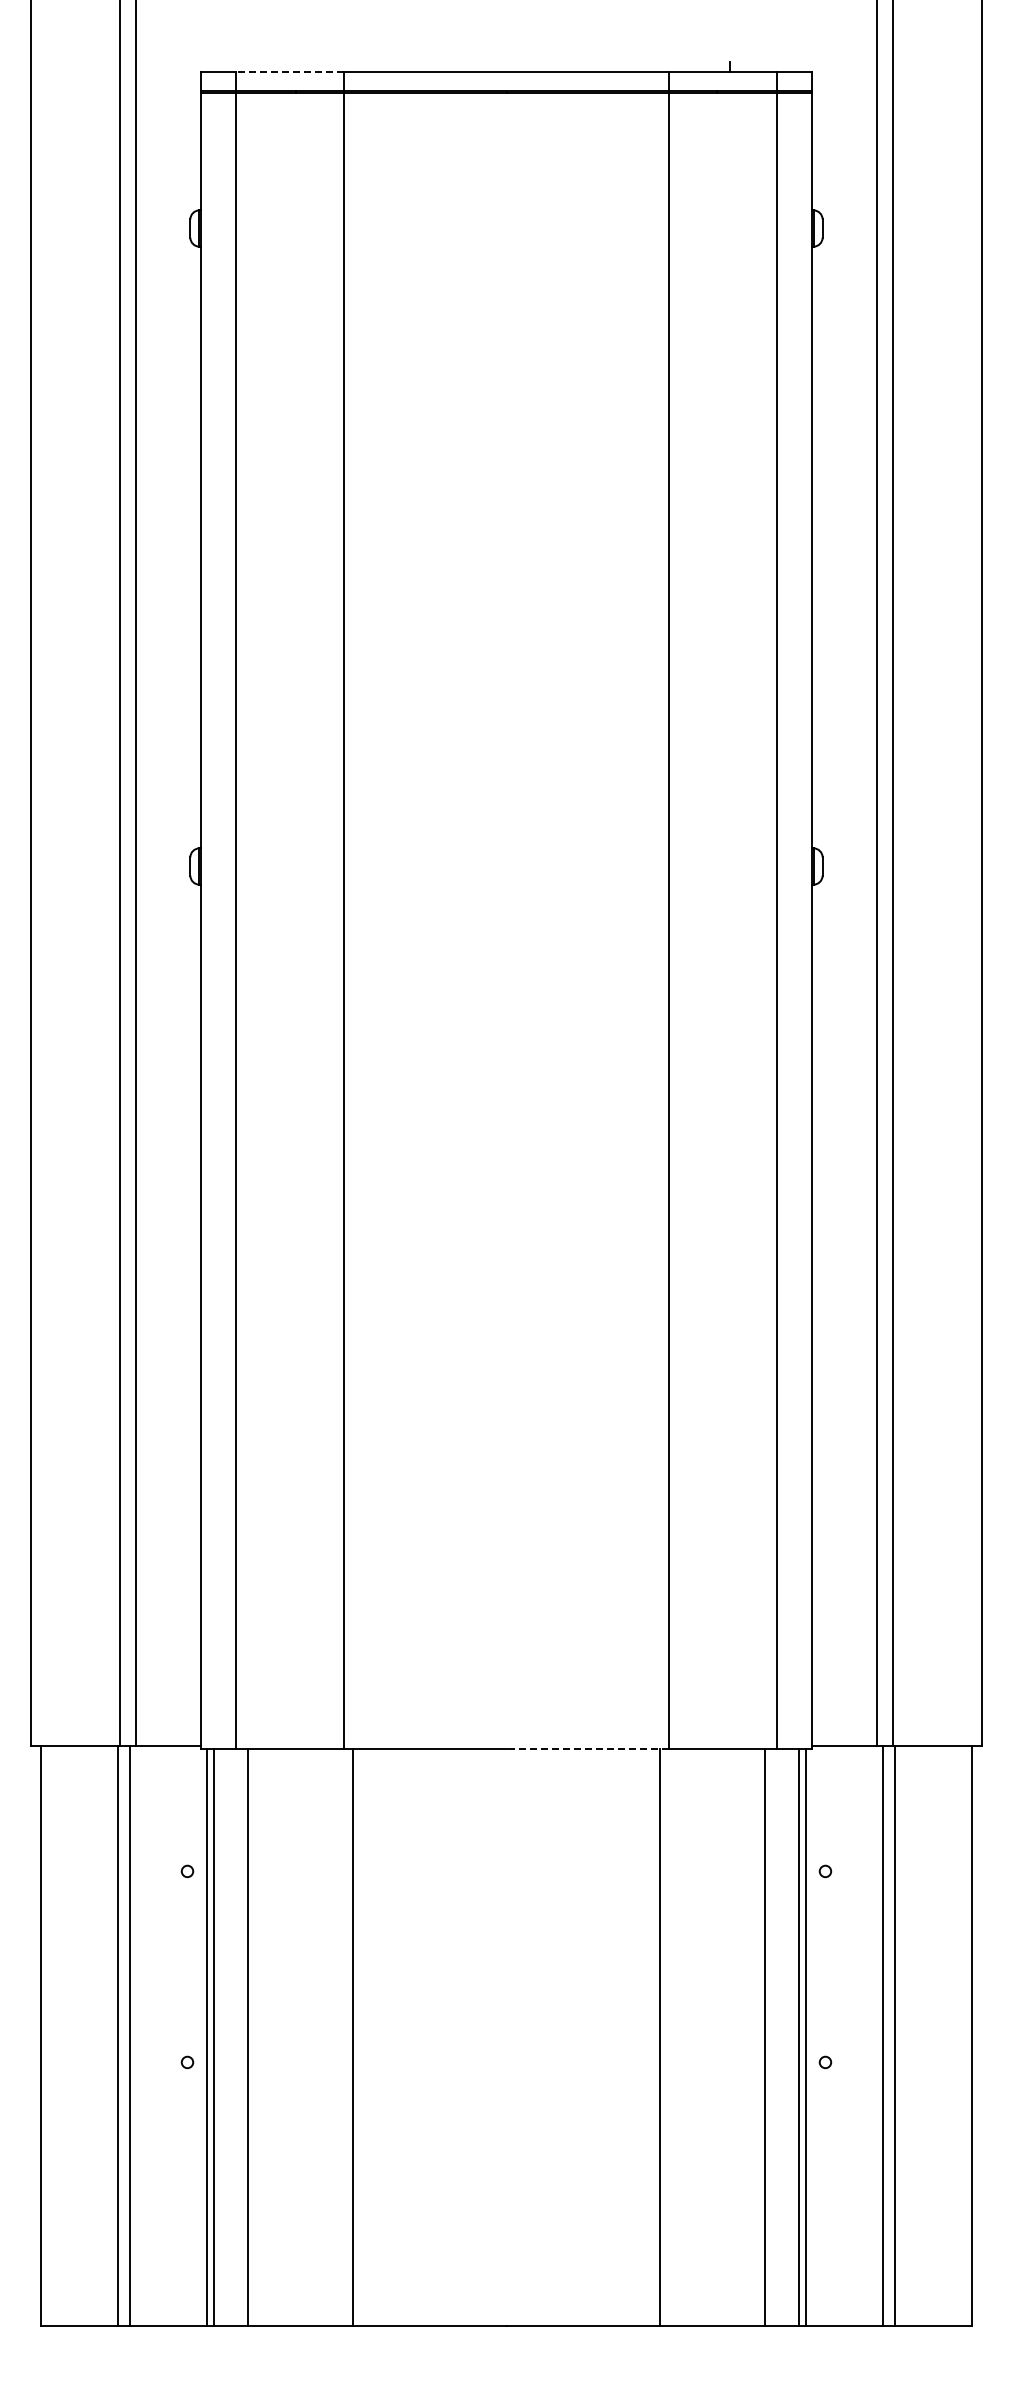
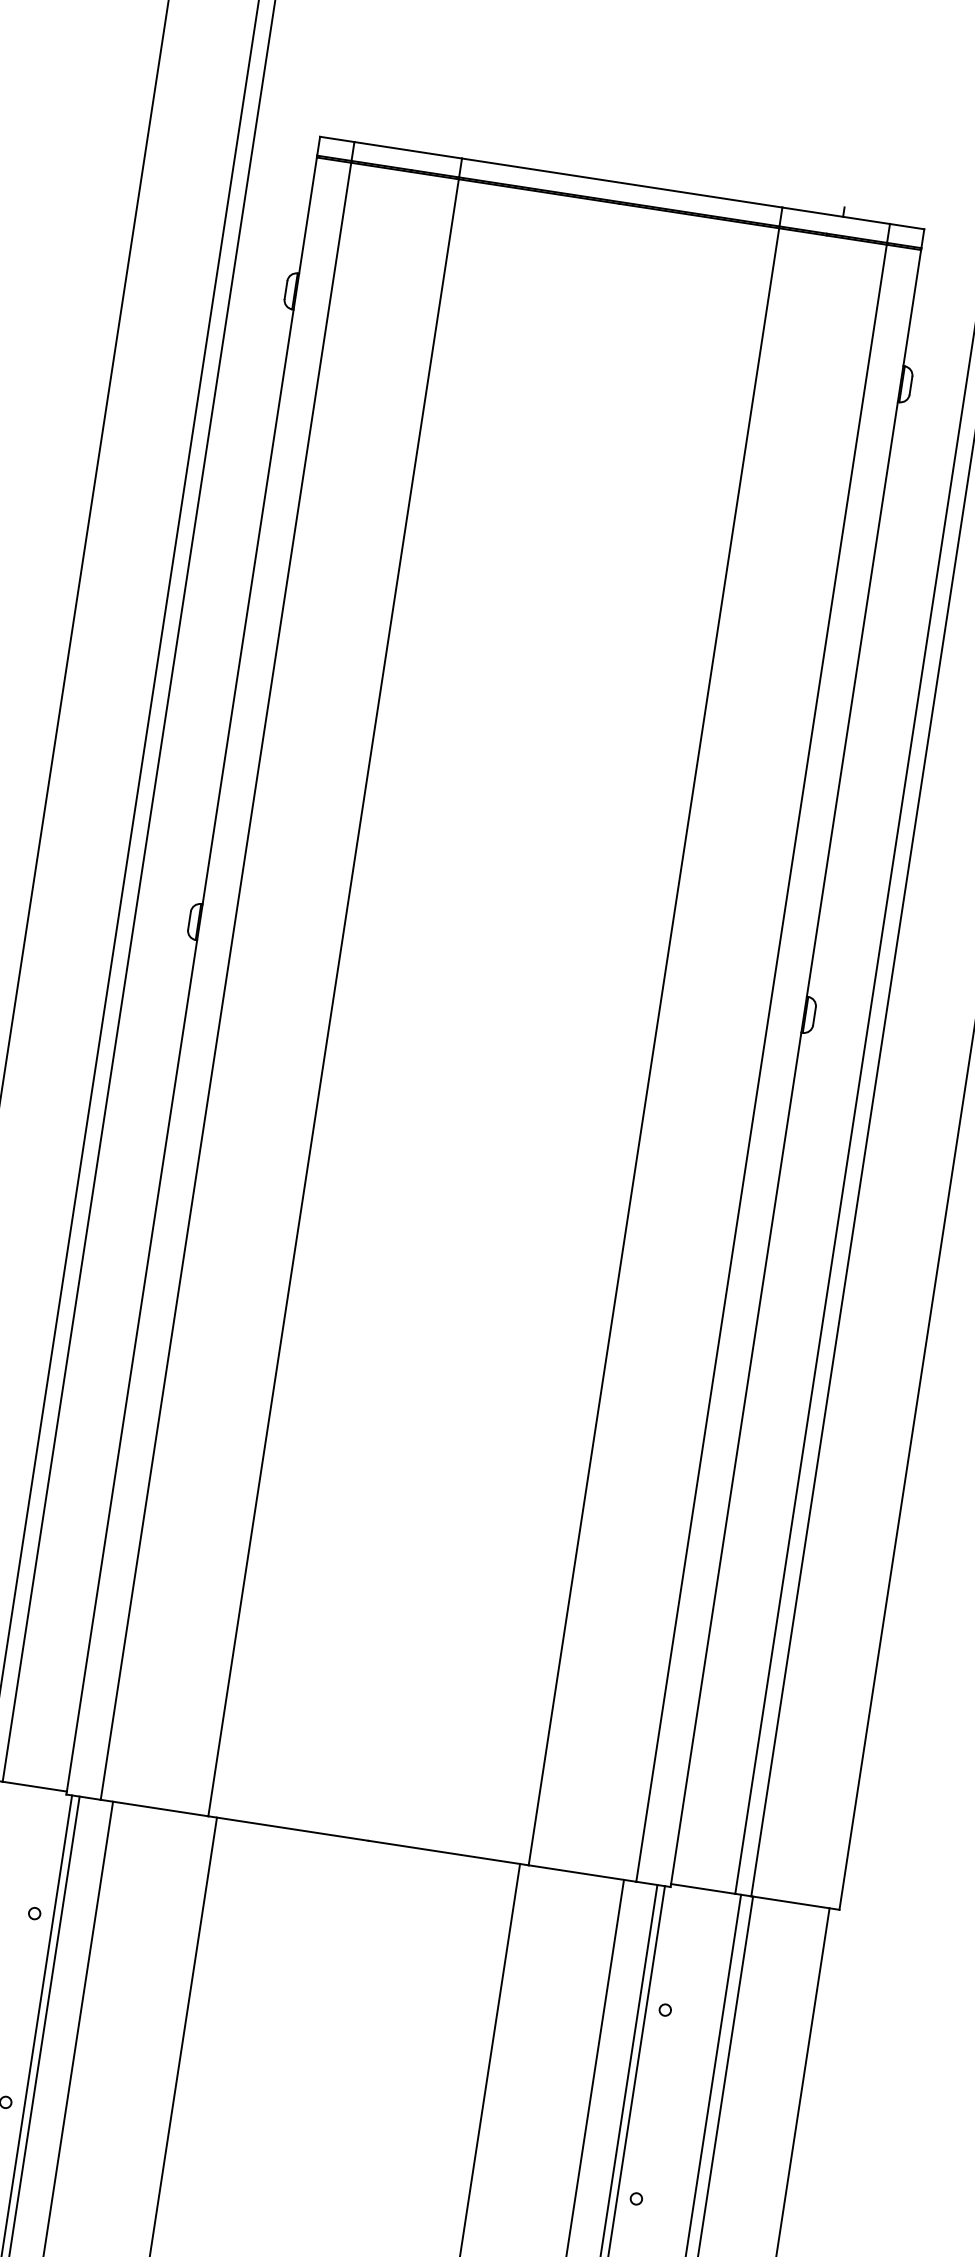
line: (289, 71) -> (407, 149), dashed -> solid
line: (587, 1748) -> (448, 1852), dashed -> solid

